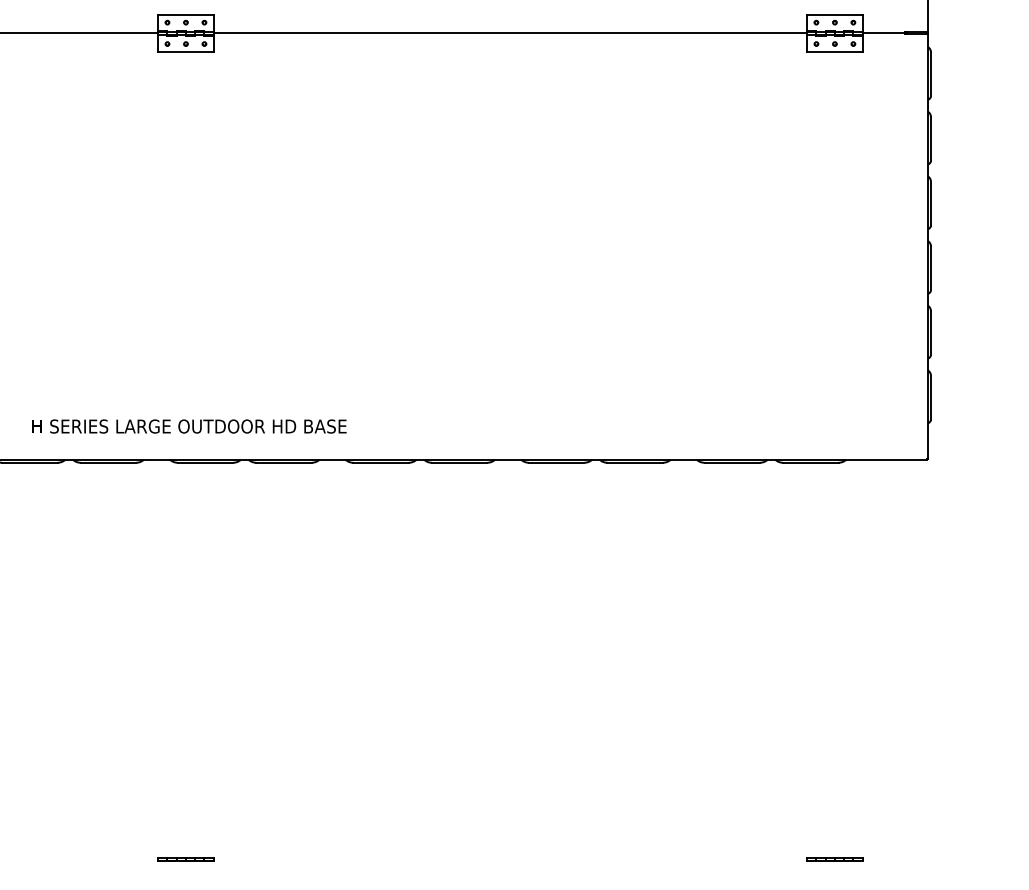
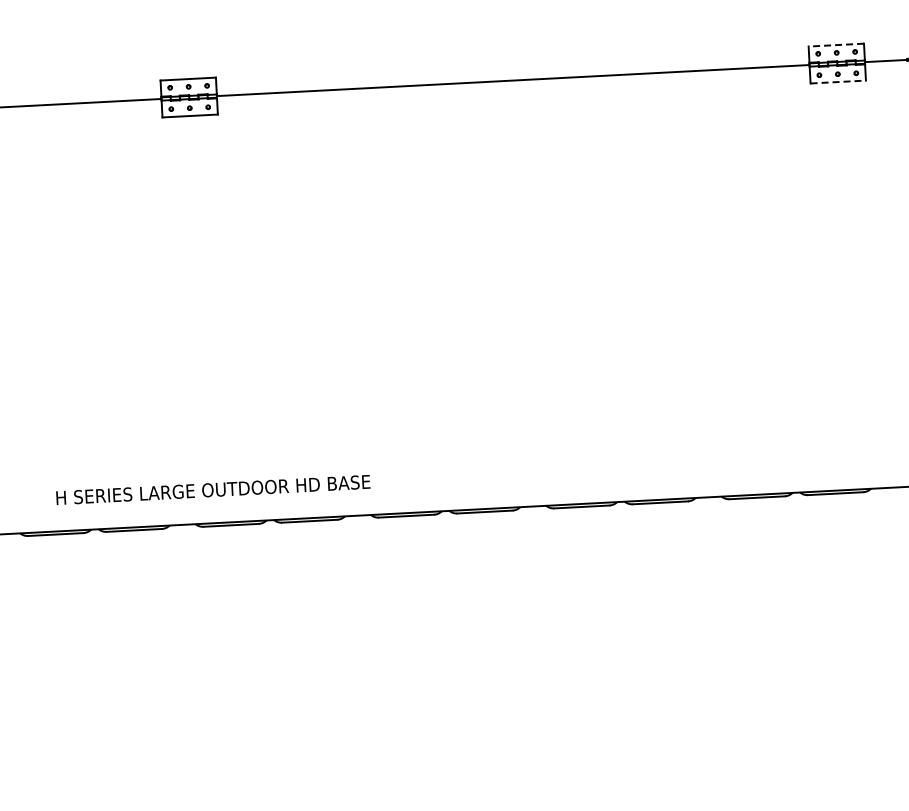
line: (834, 14) -> (835, 44), solid -> dashed
line: (834, 51) -> (837, 81), solid -> dashed

